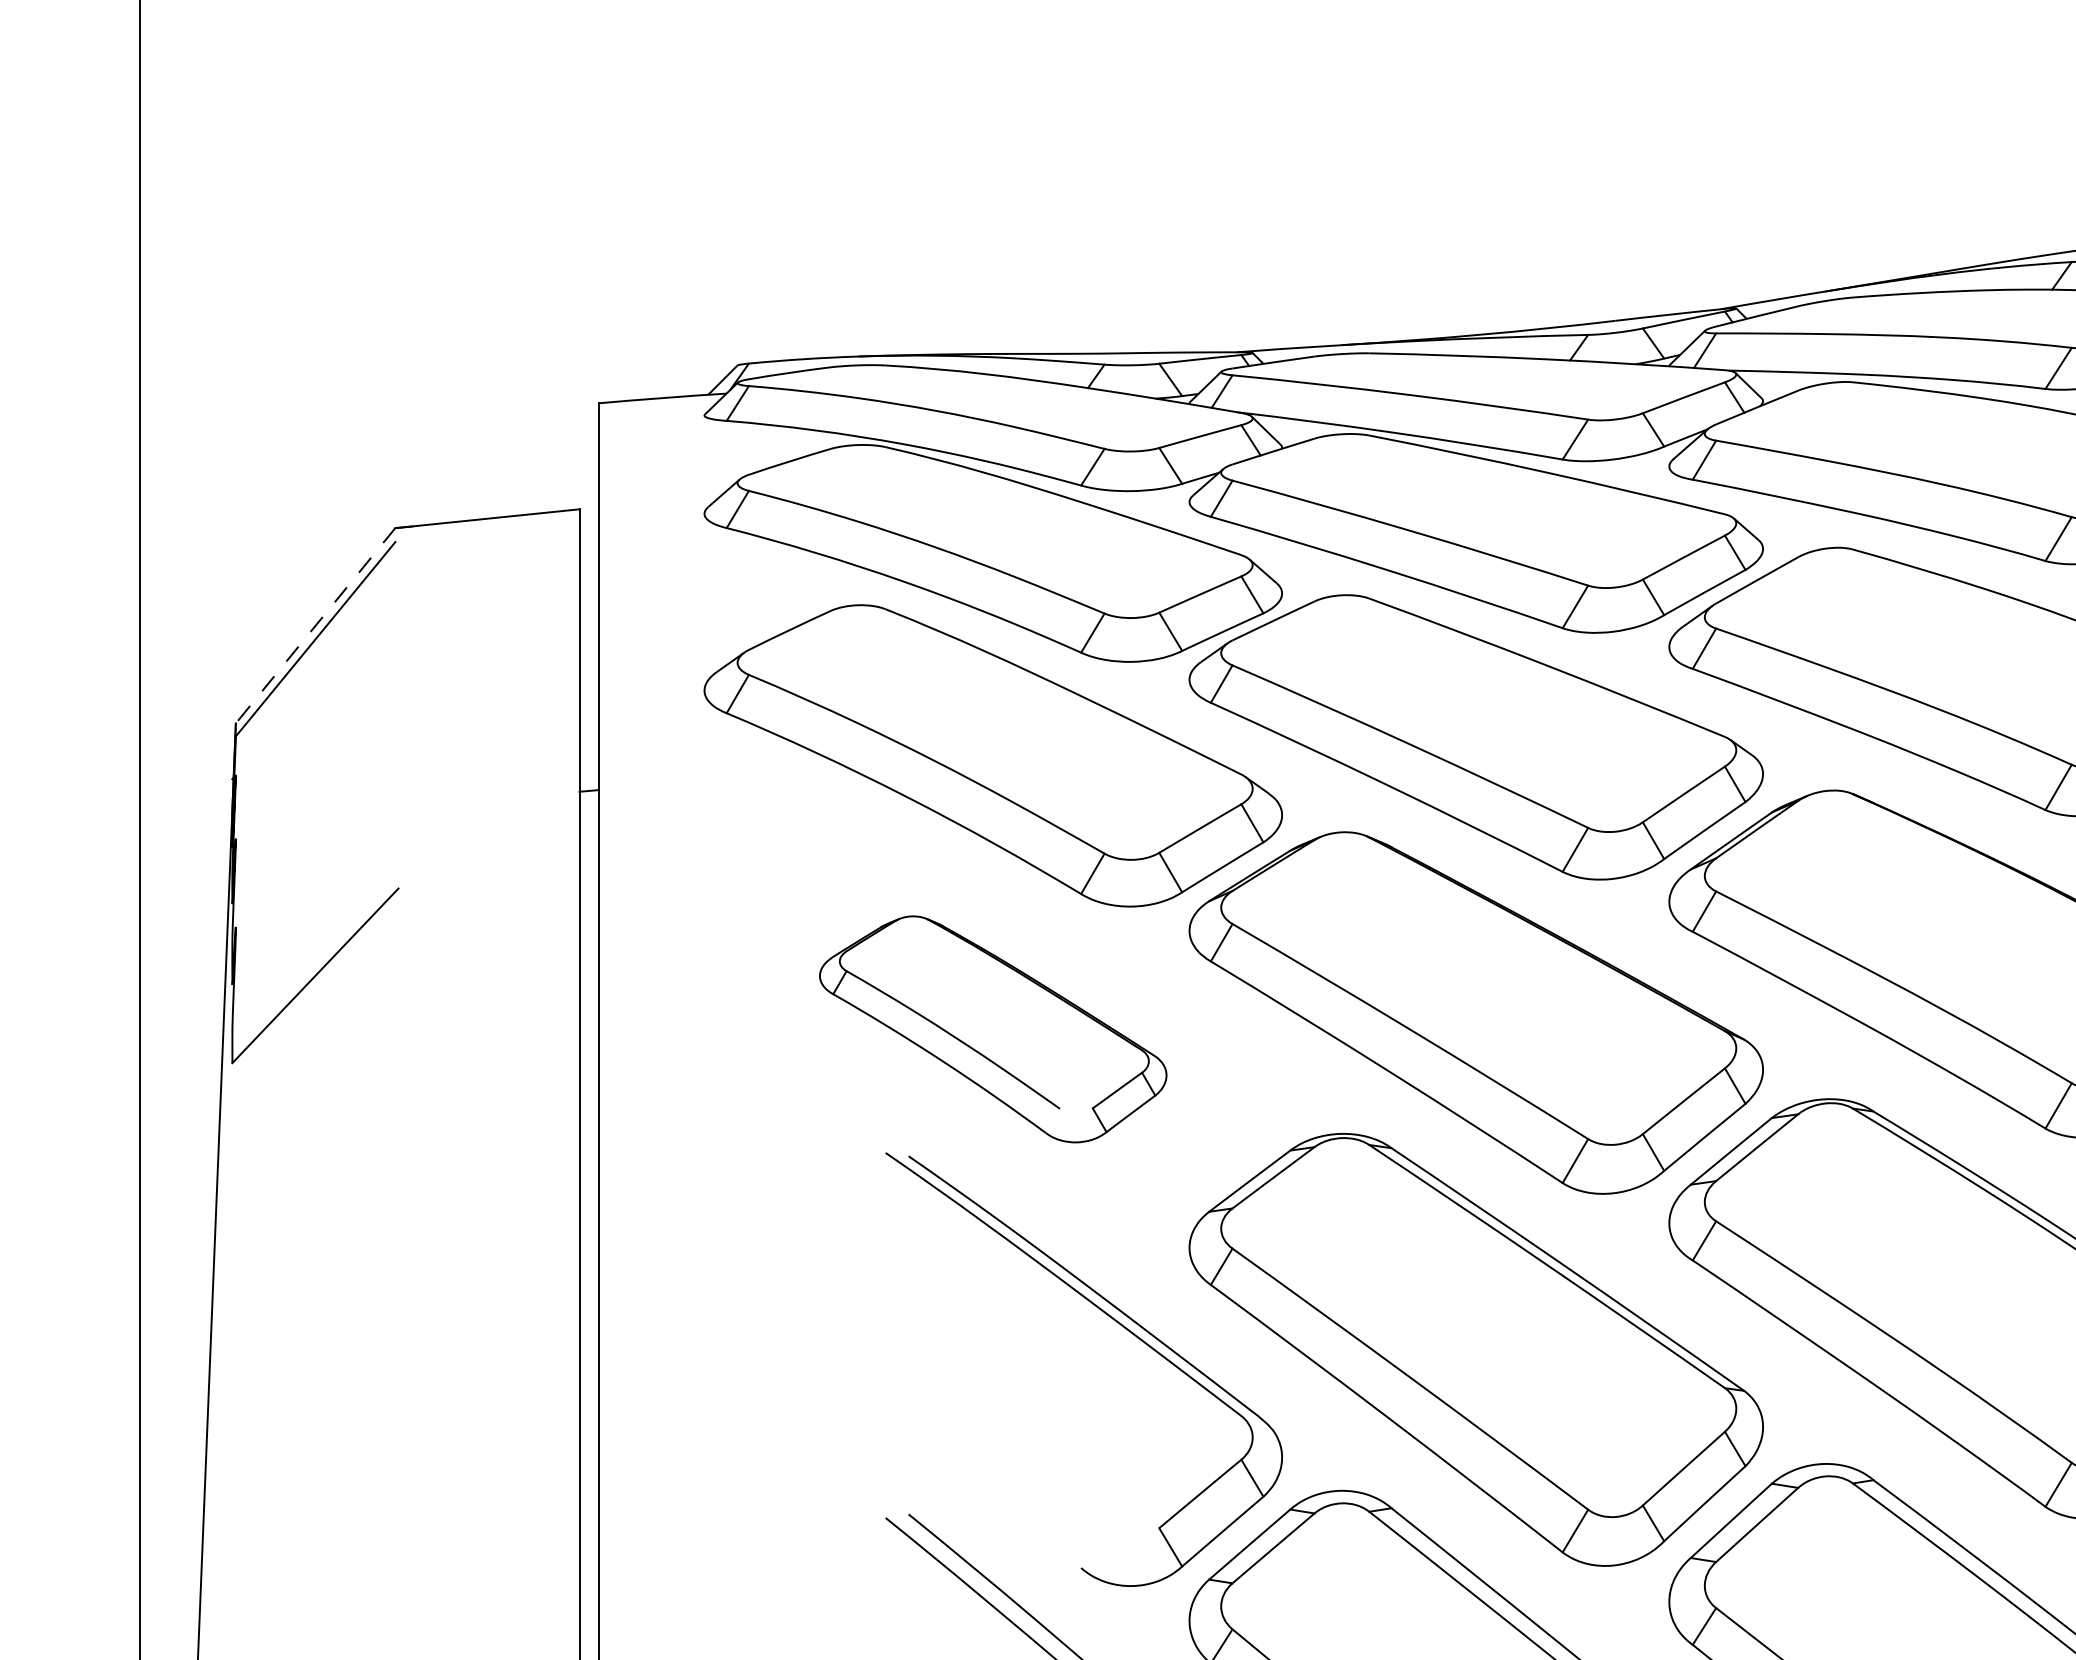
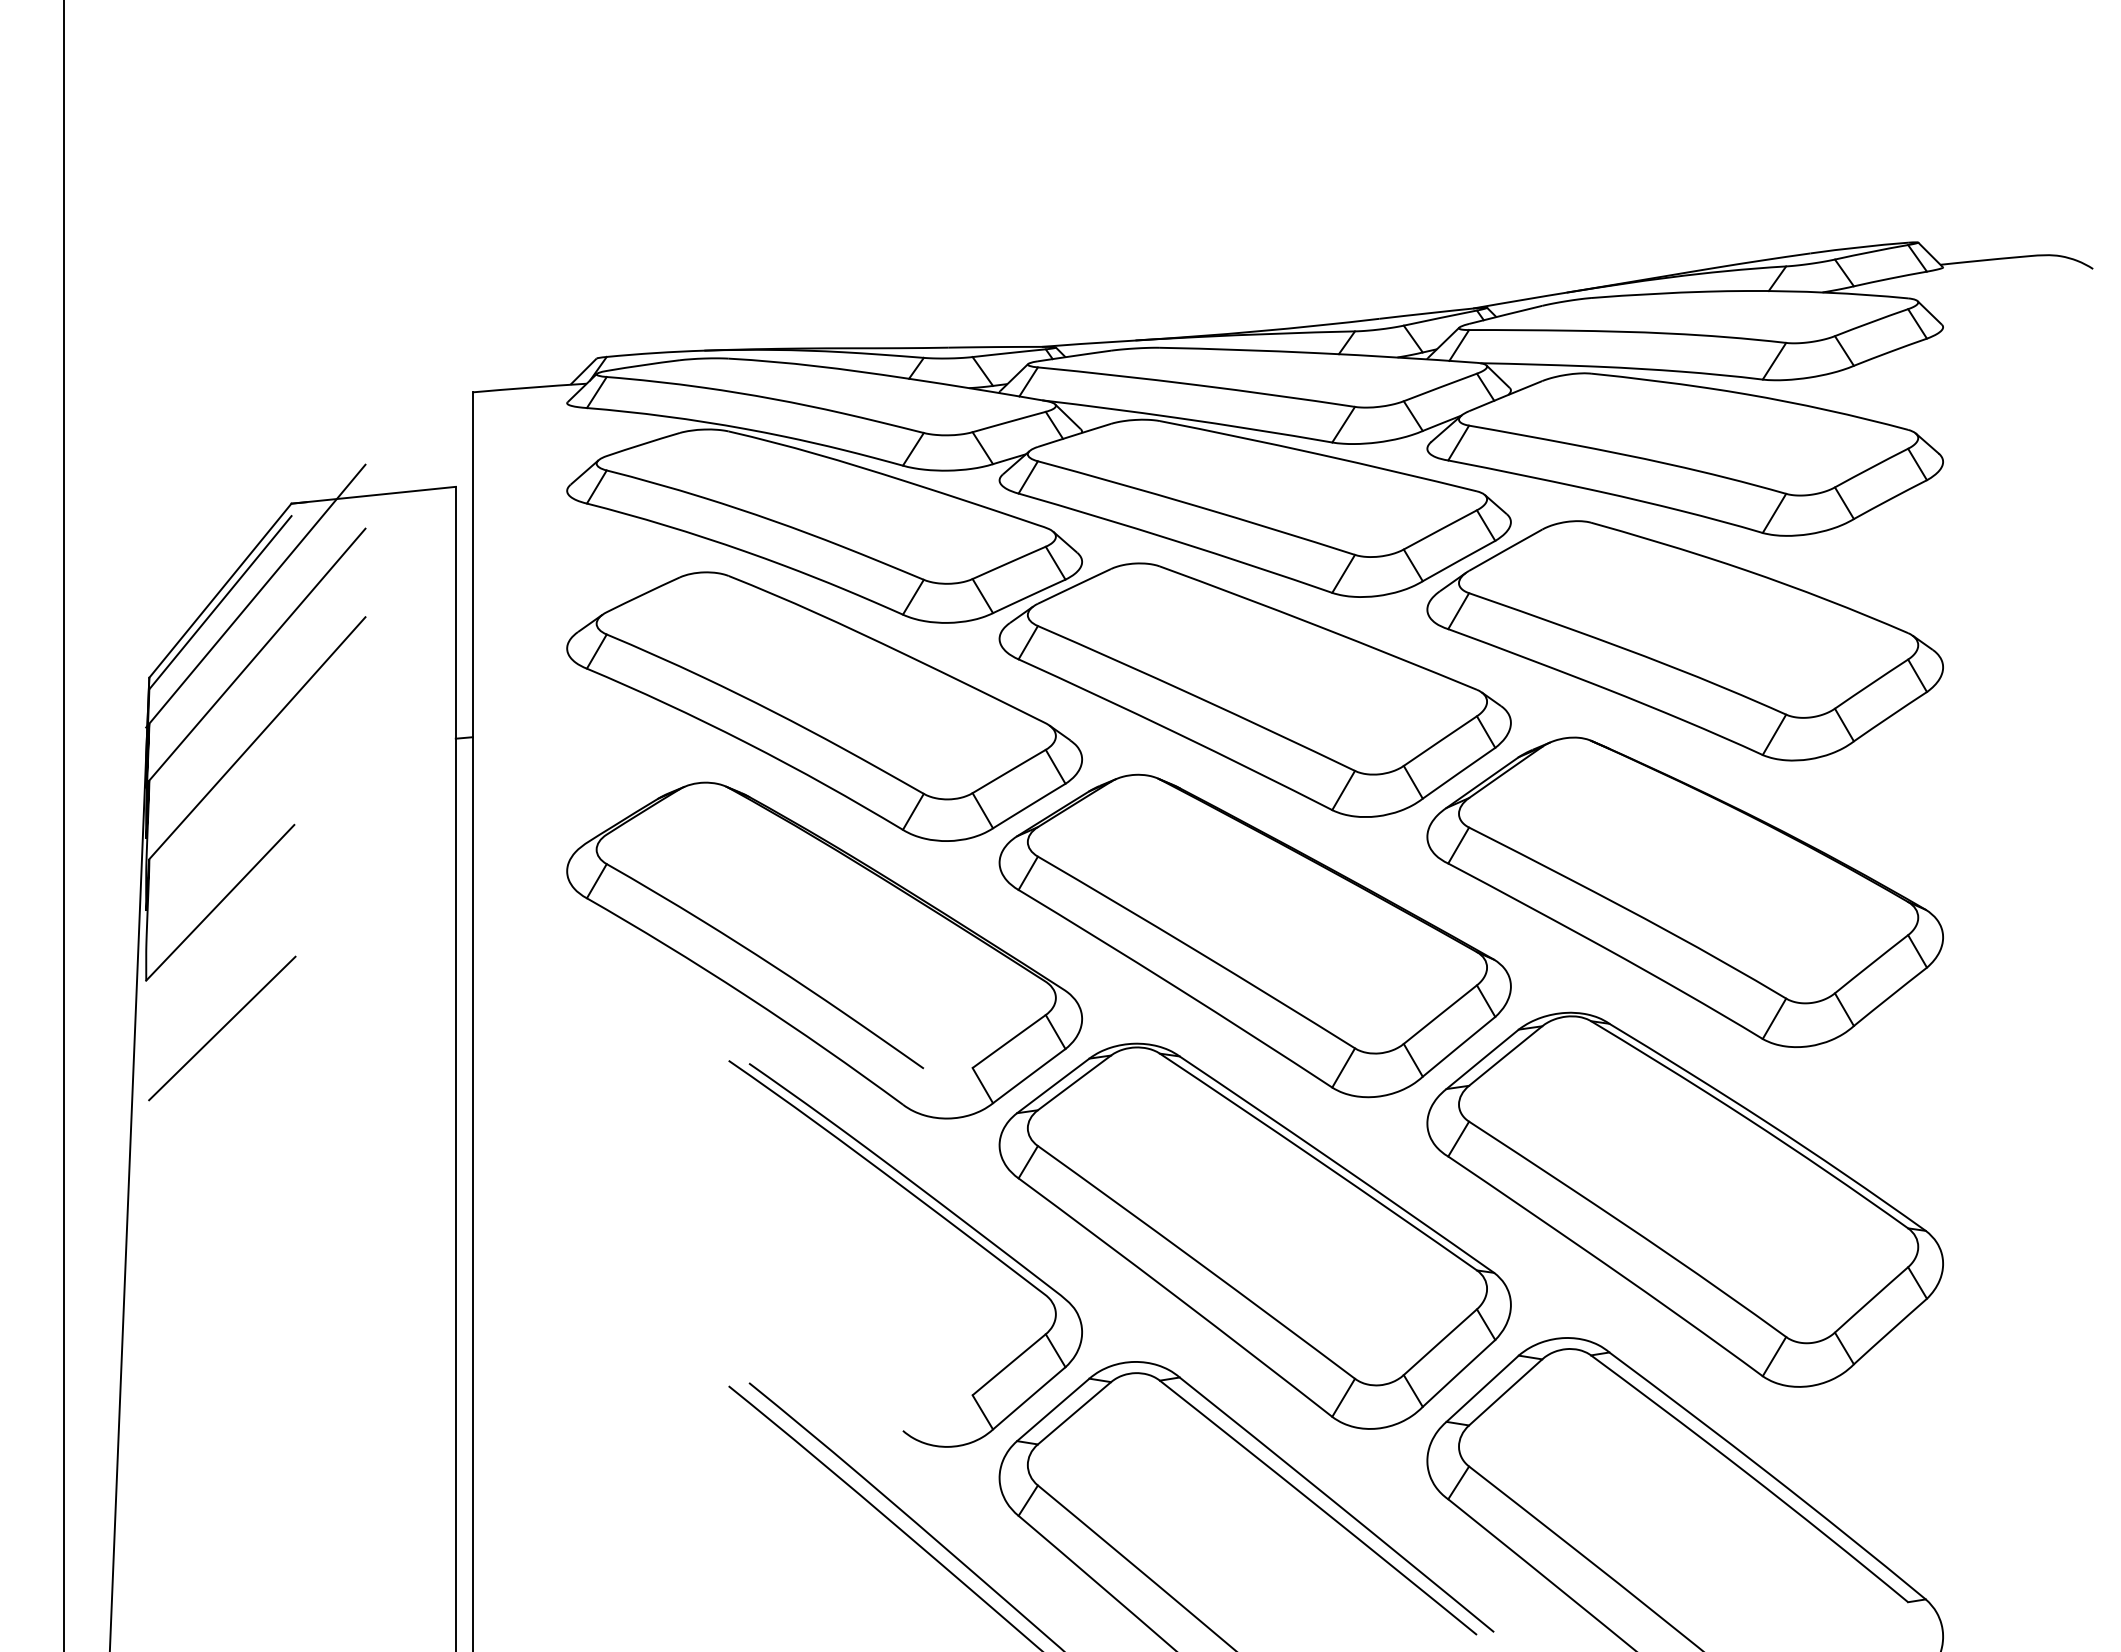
line: (315, 626) -> (220, 591), dashed -> solid
line: (357, 628) -> (257, 593), added
line: (357, 697) -> (257, 654), added
line: (357, 791) -> (257, 738), added
part: (993, 1029) -> (824, 950), size x1.67
line: (317, 1116) -> (222, 1028), added

